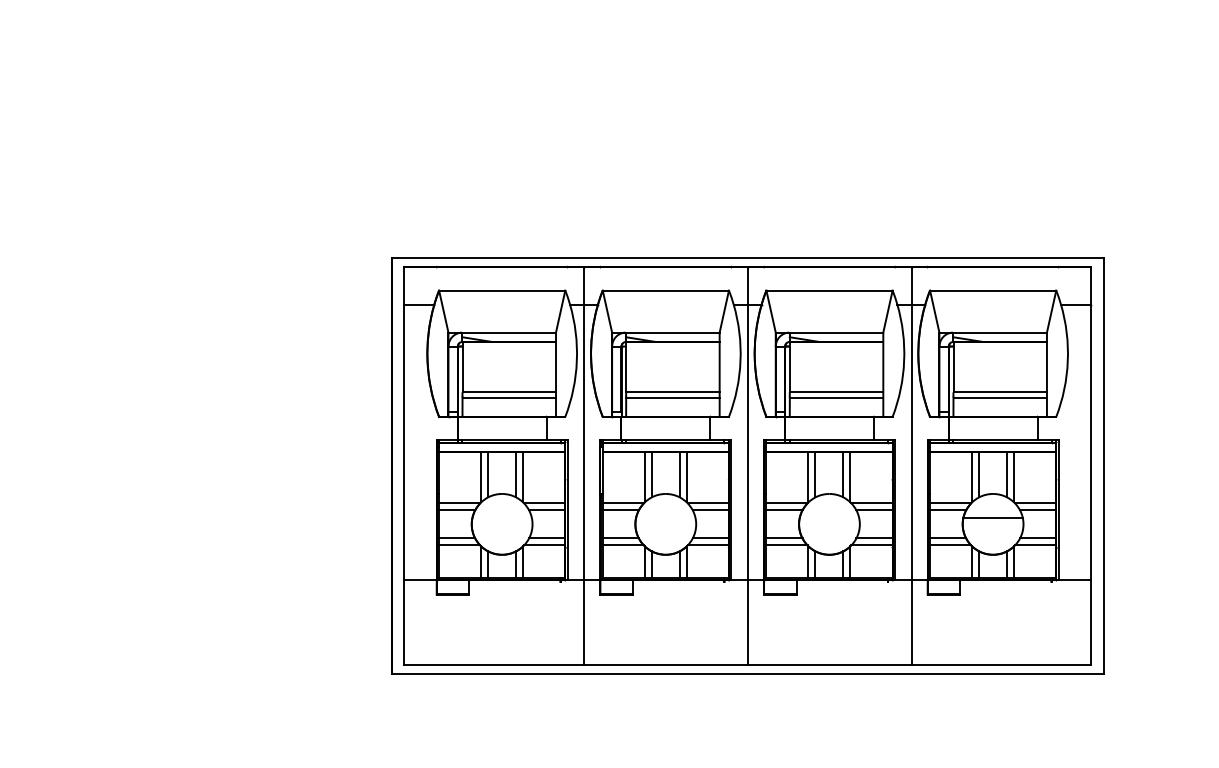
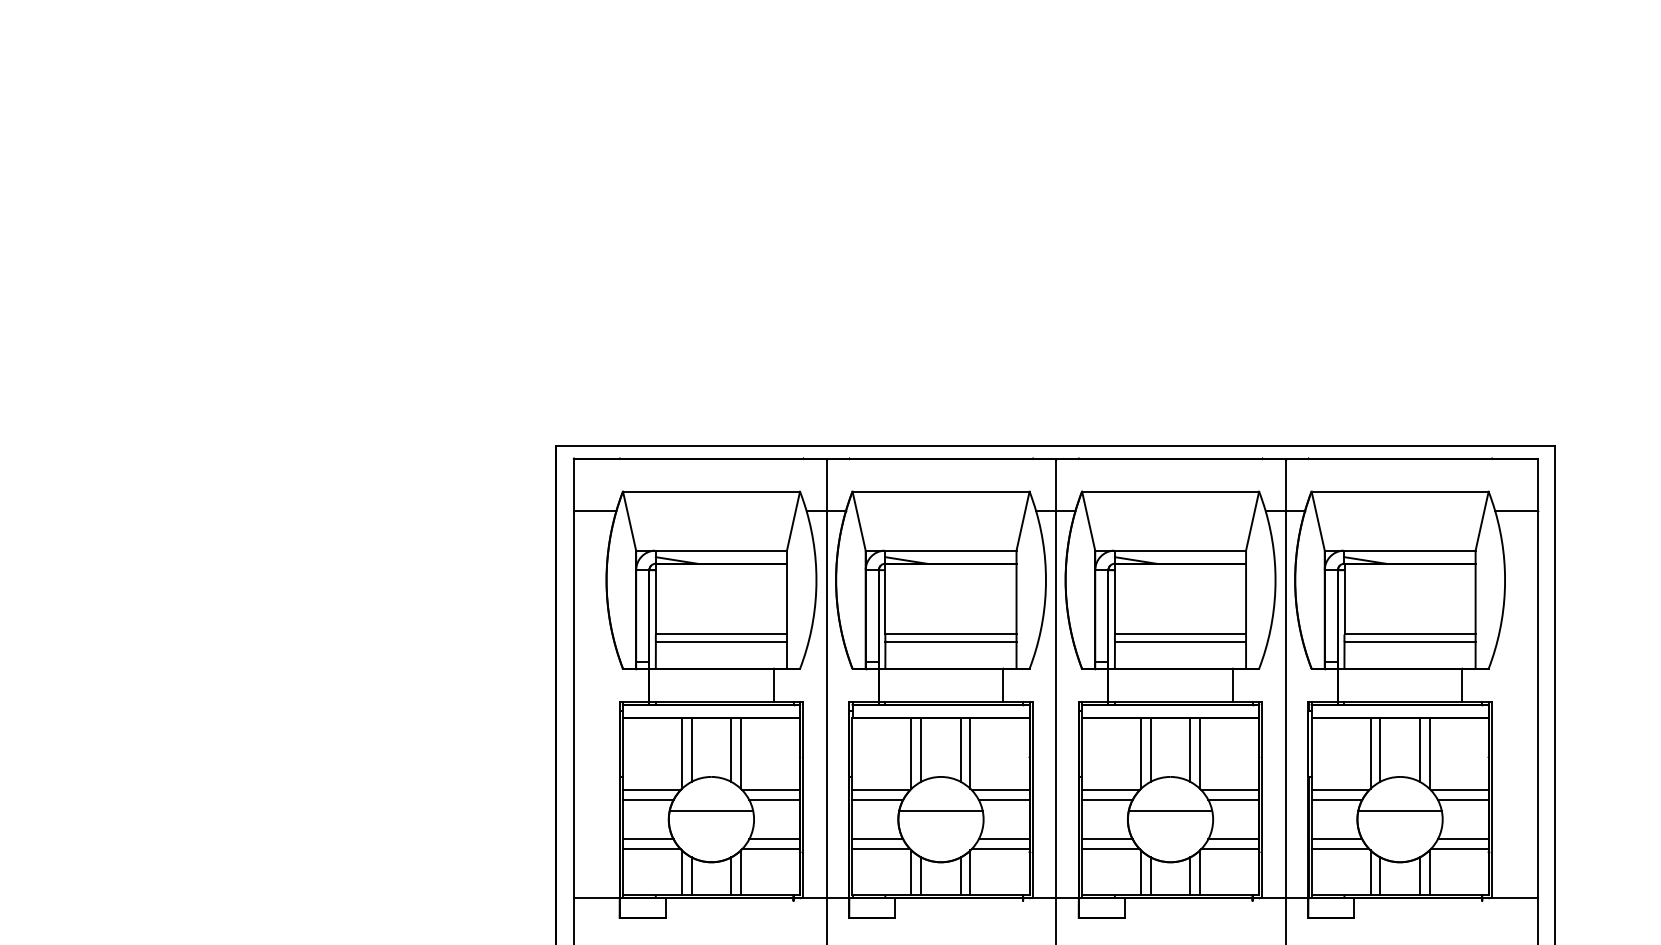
line: (501, 518) -> (710, 811), added
line: (665, 518) -> (940, 811), added
line: (829, 518) -> (1170, 811), added

